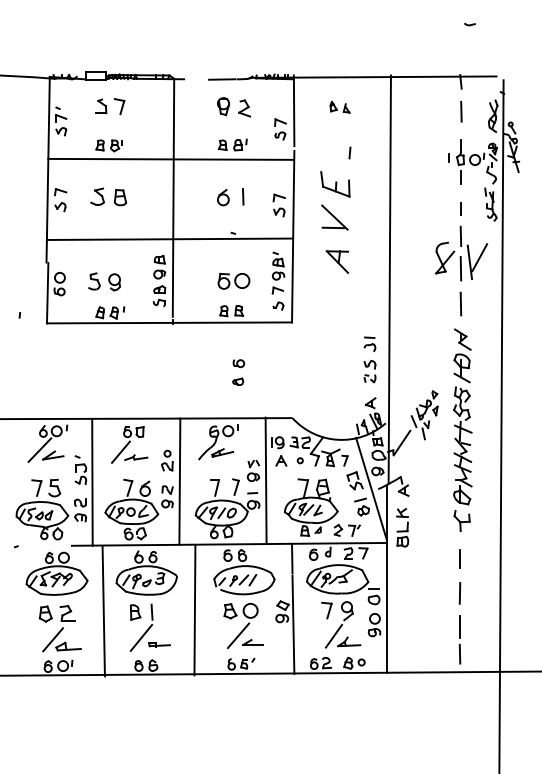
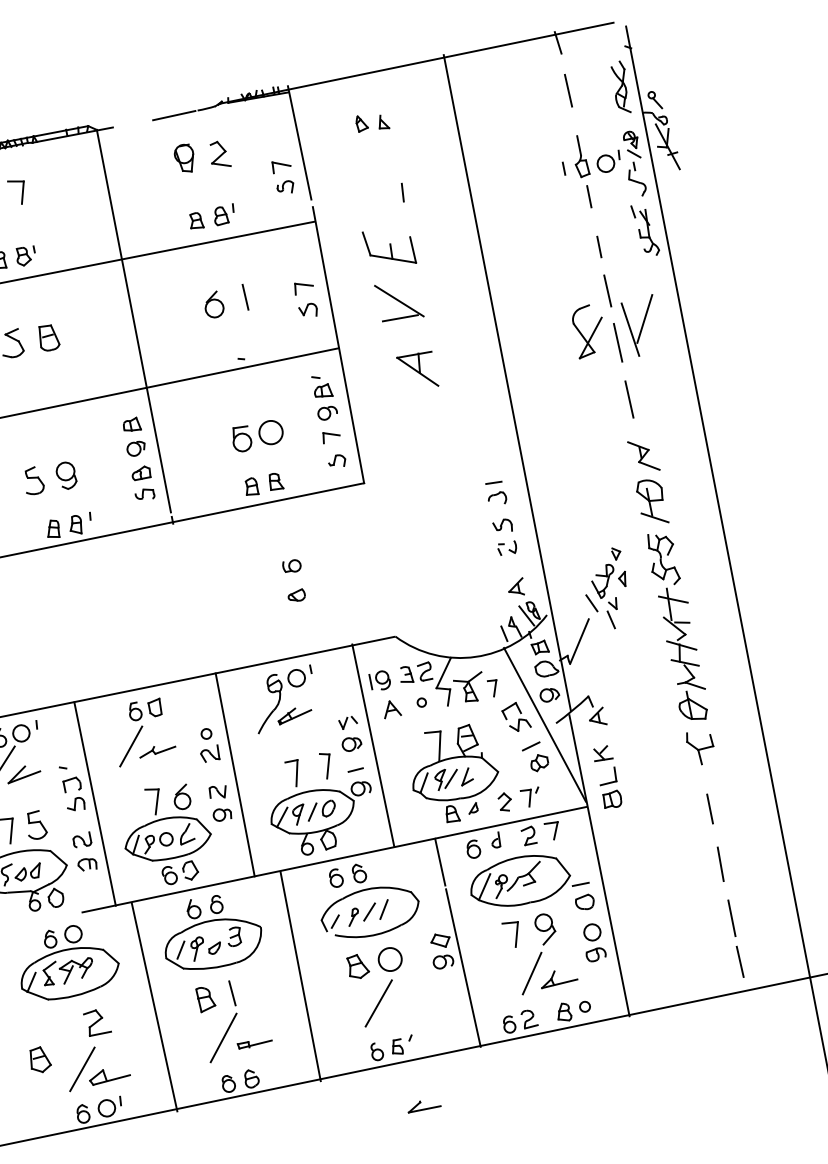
part: (45, 613) -> (39, 1059), moved
part: (252, 642) -> (422, 1106), moved

